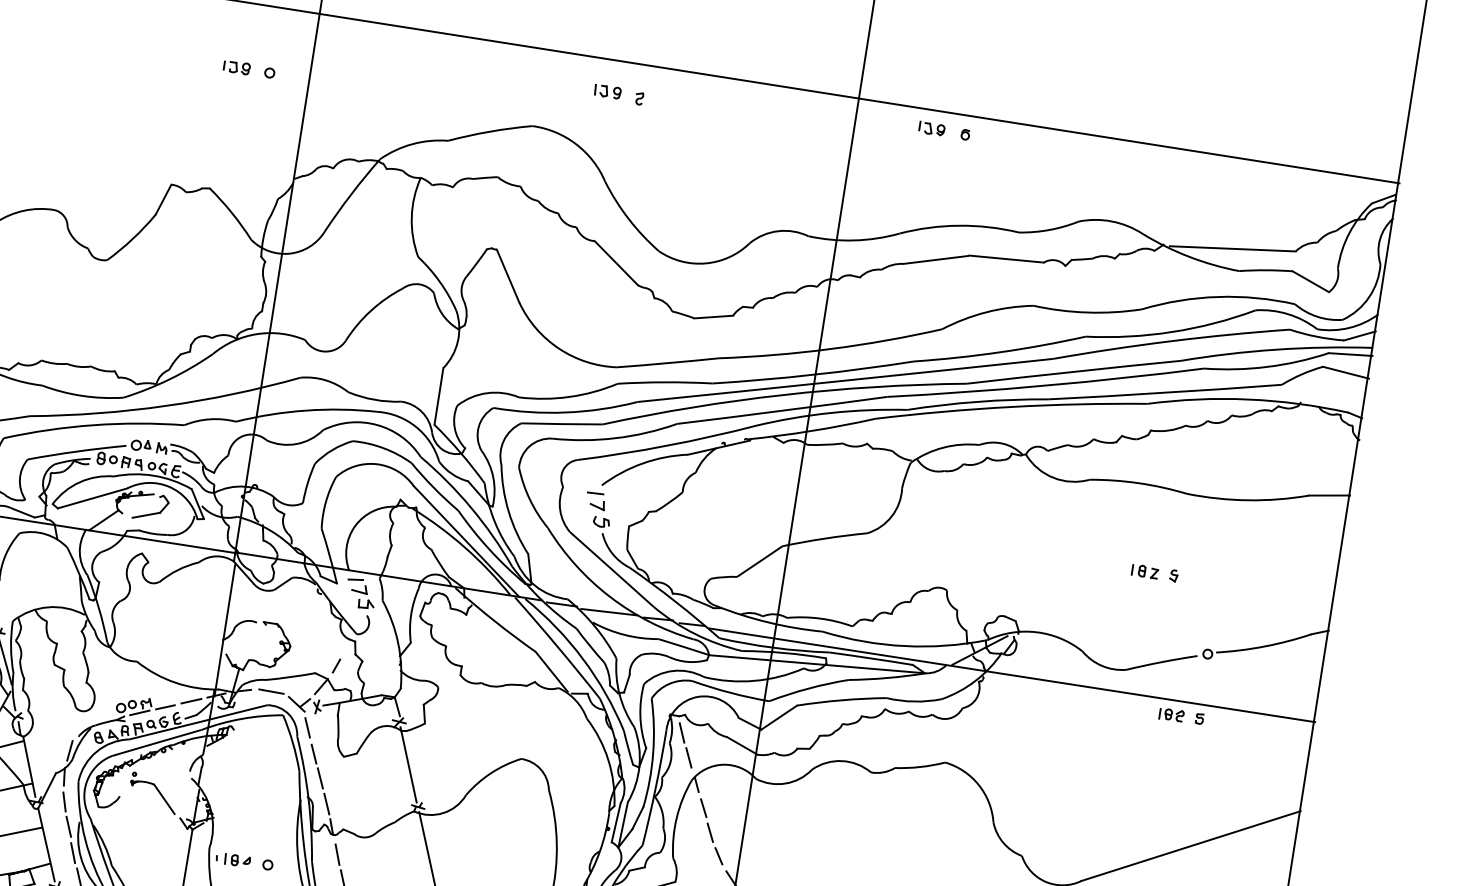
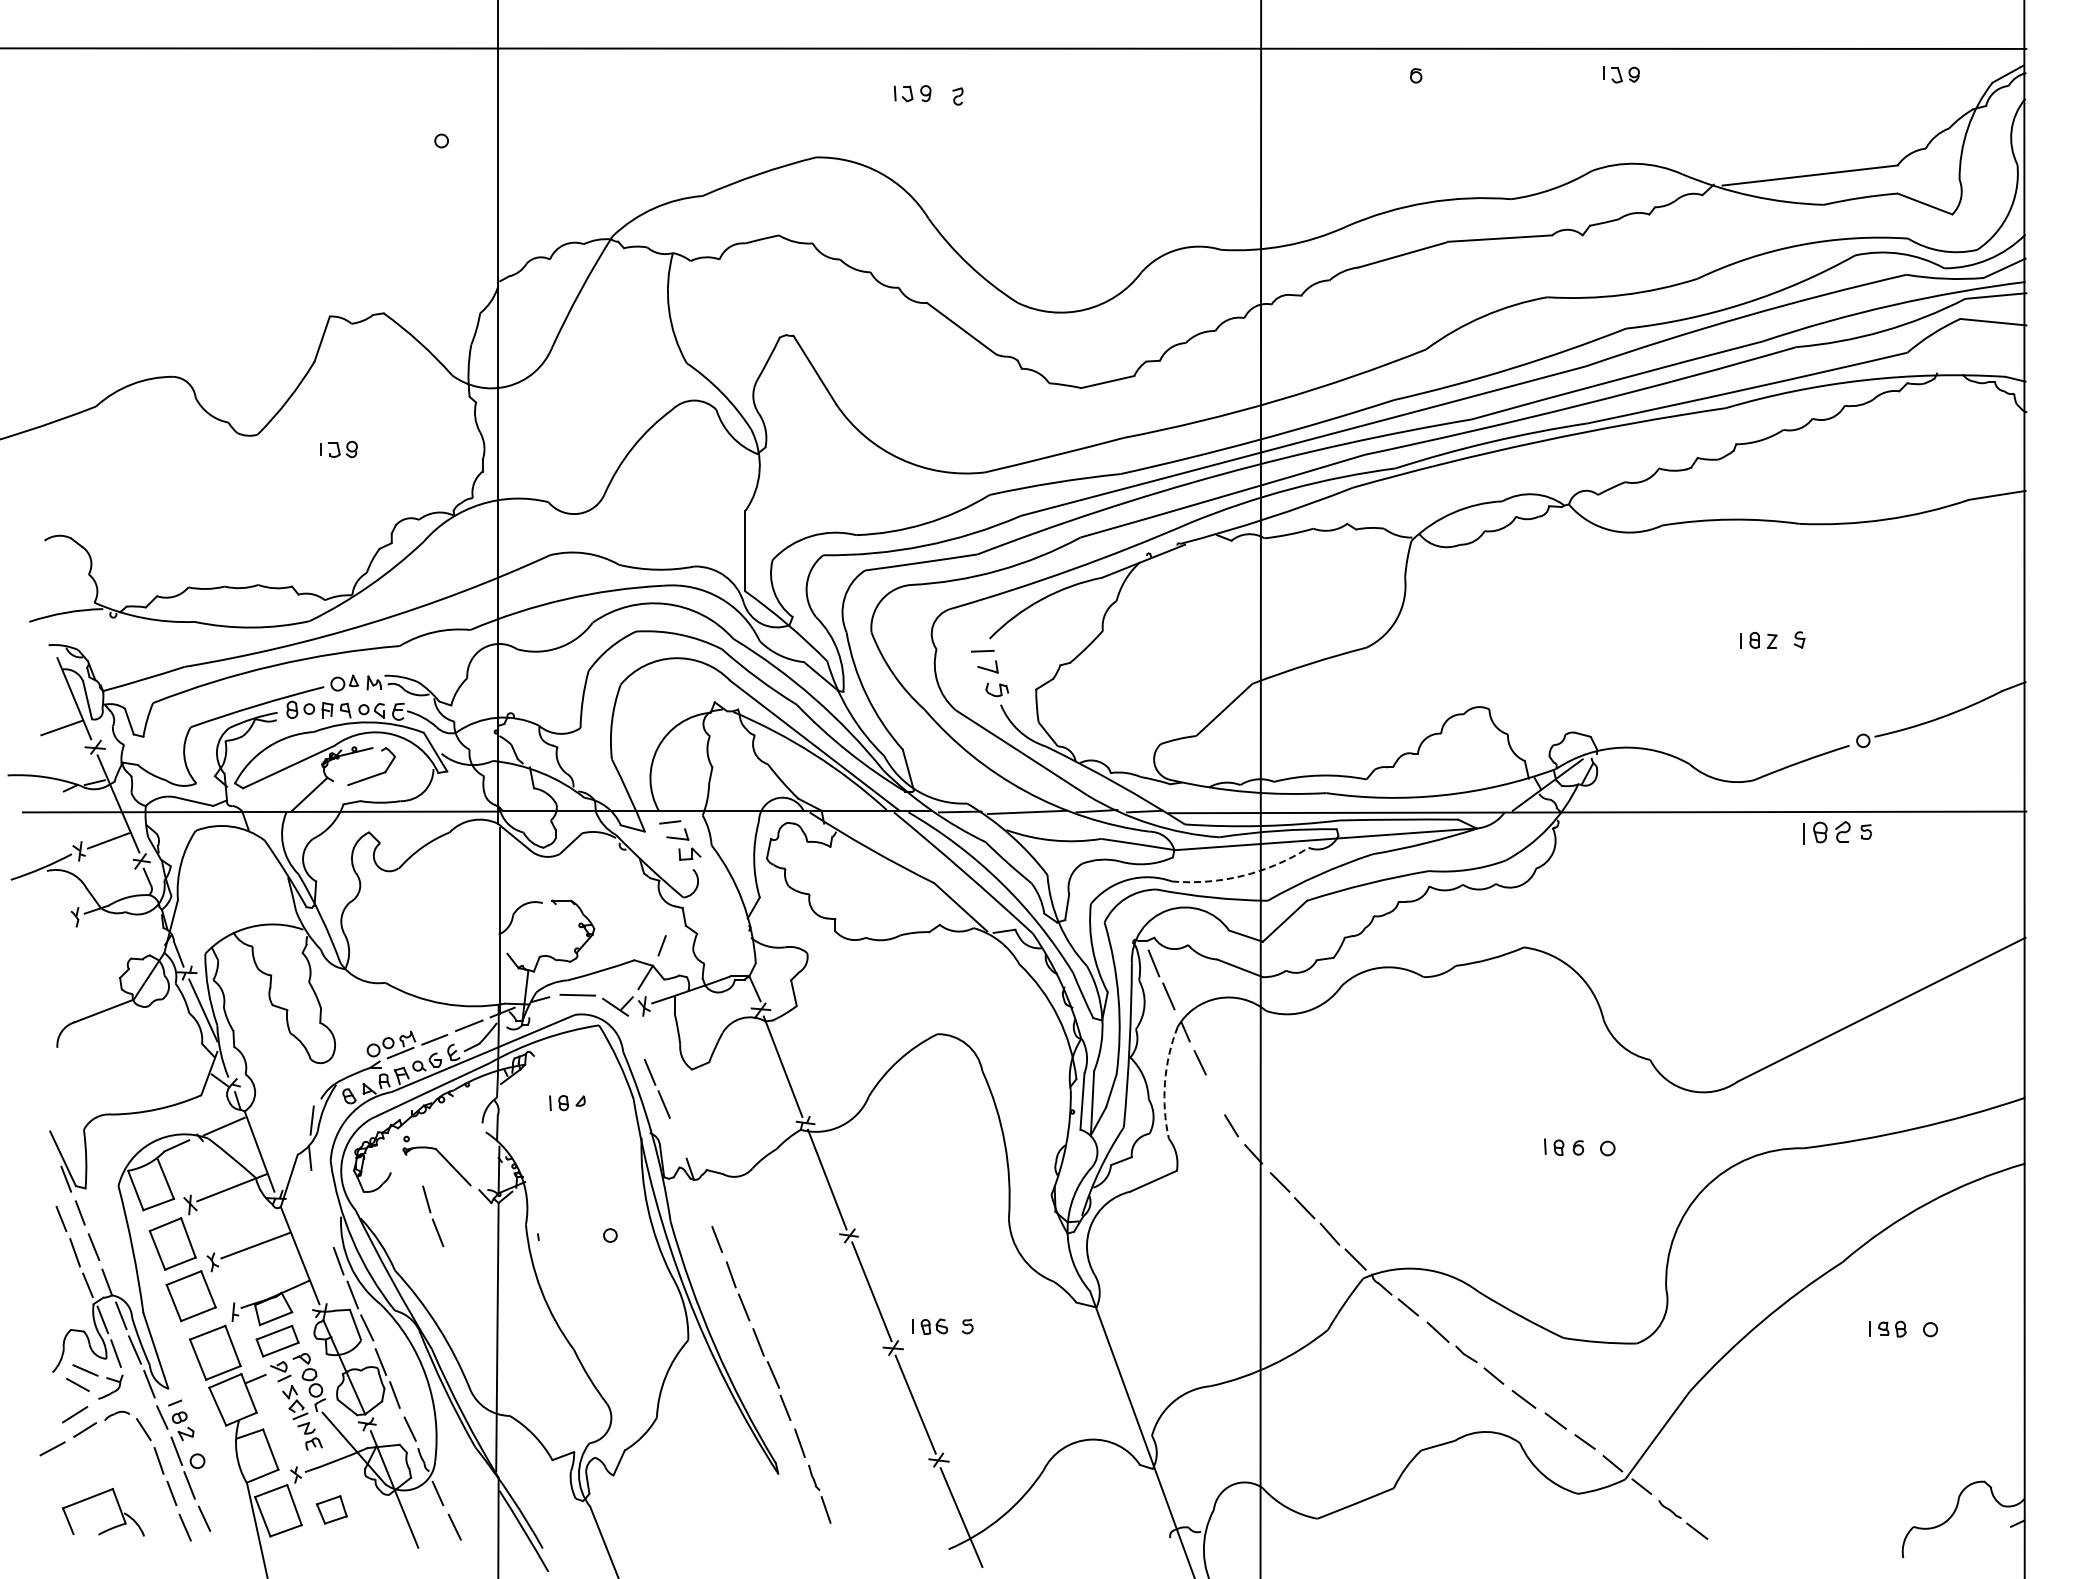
part: (236, 67) -> (338, 449), moved
part: (931, 128) -> (1621, 74), moved
arc: (755, 680) -> (1243, 875), solid -> dashed
part: (1171, 714) -> (1826, 832), size x1.4
line: (307, 727) -> (635, 1037), removed
line: (326, 803) -> (678, 1138), removed
part: (67, 814) -> (433, 1215), moved
arc: (677, 818) -> (1165, 1082), solid -> dashed
line: (710, 832) -> (1214, 1095), removed
line: (337, 854) -> (704, 1205), removed
part: (237, 860) -> (567, 1103), moved

